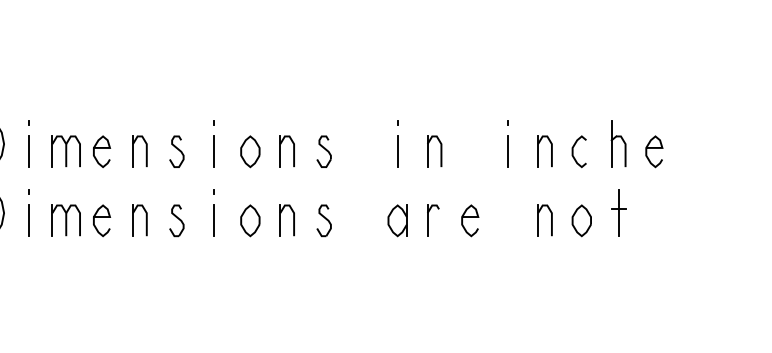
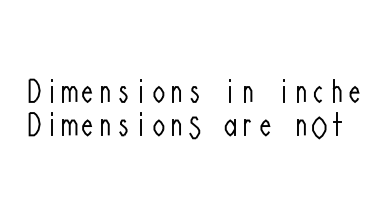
part: (323, 219) -> (194, 127), size x1.4
part: (582, 219) -> (319, 127), size x1.4

